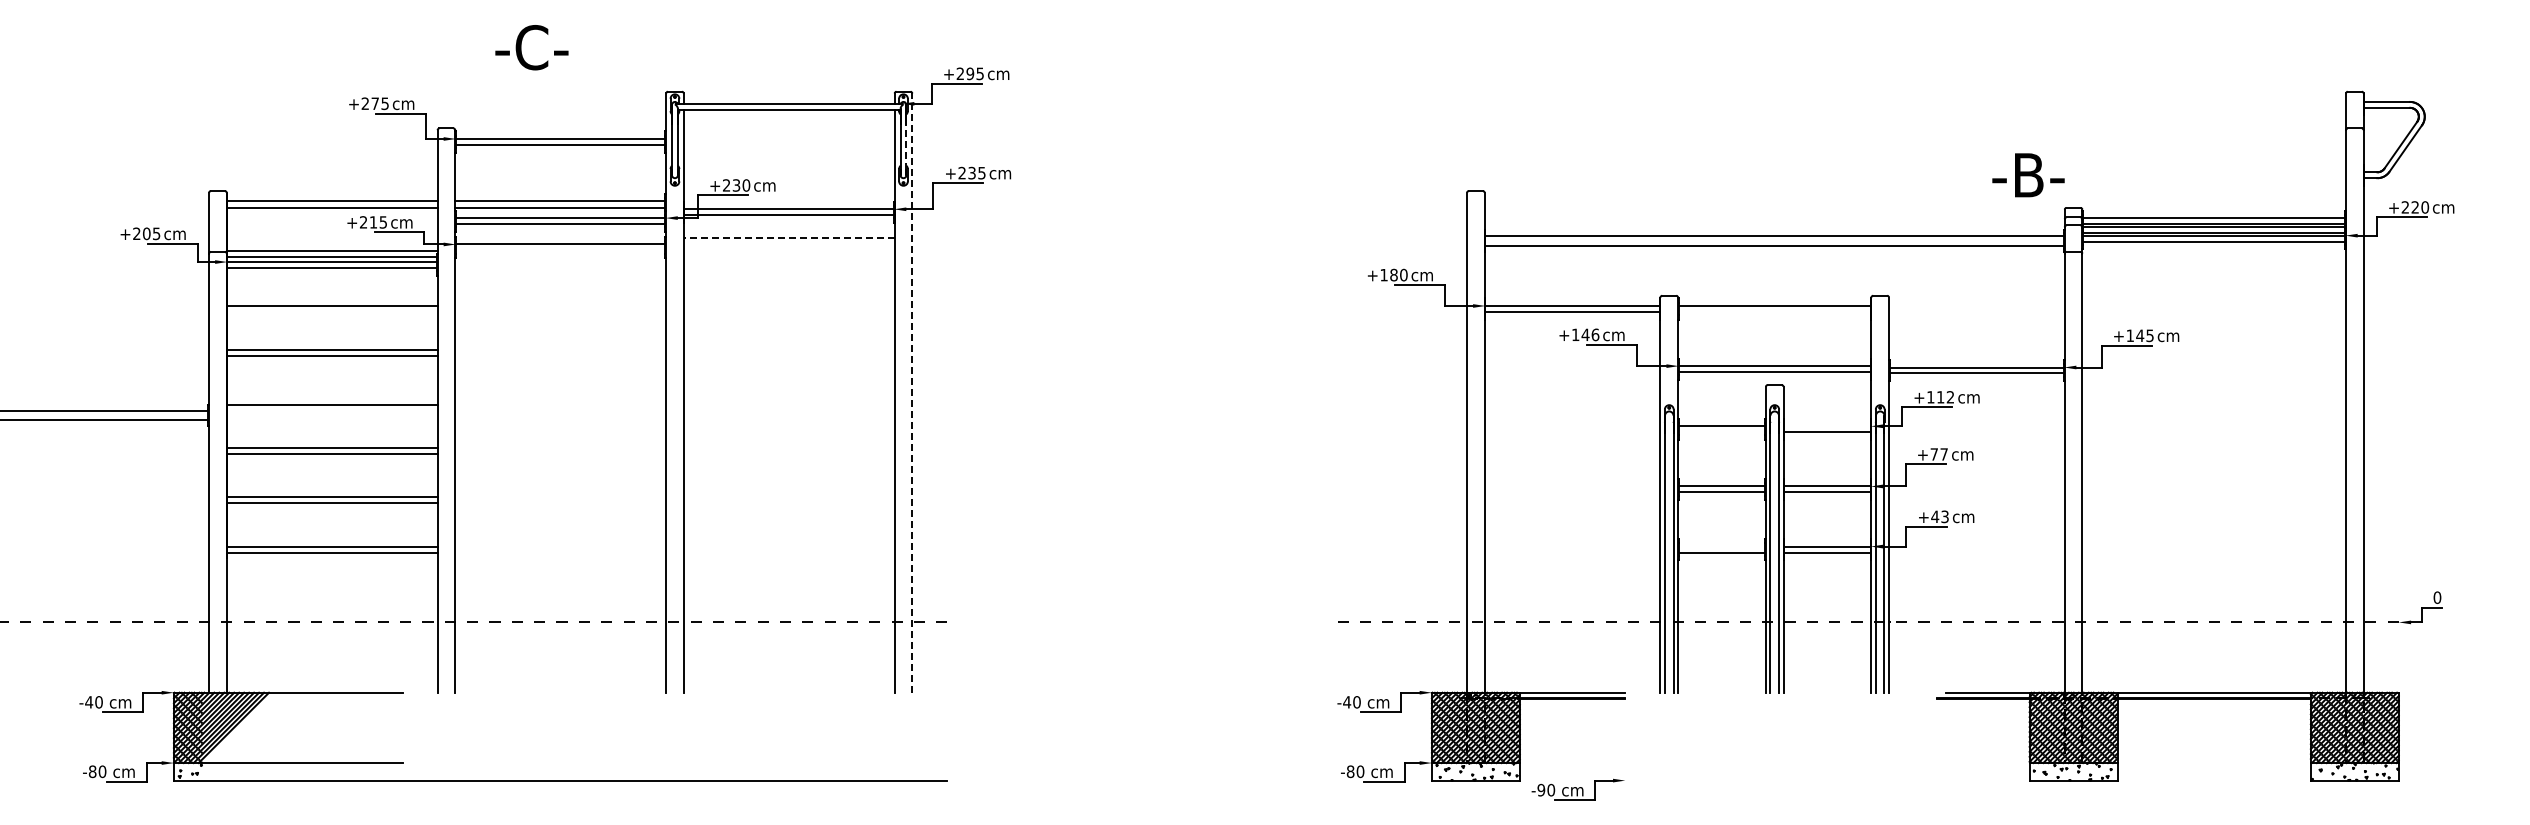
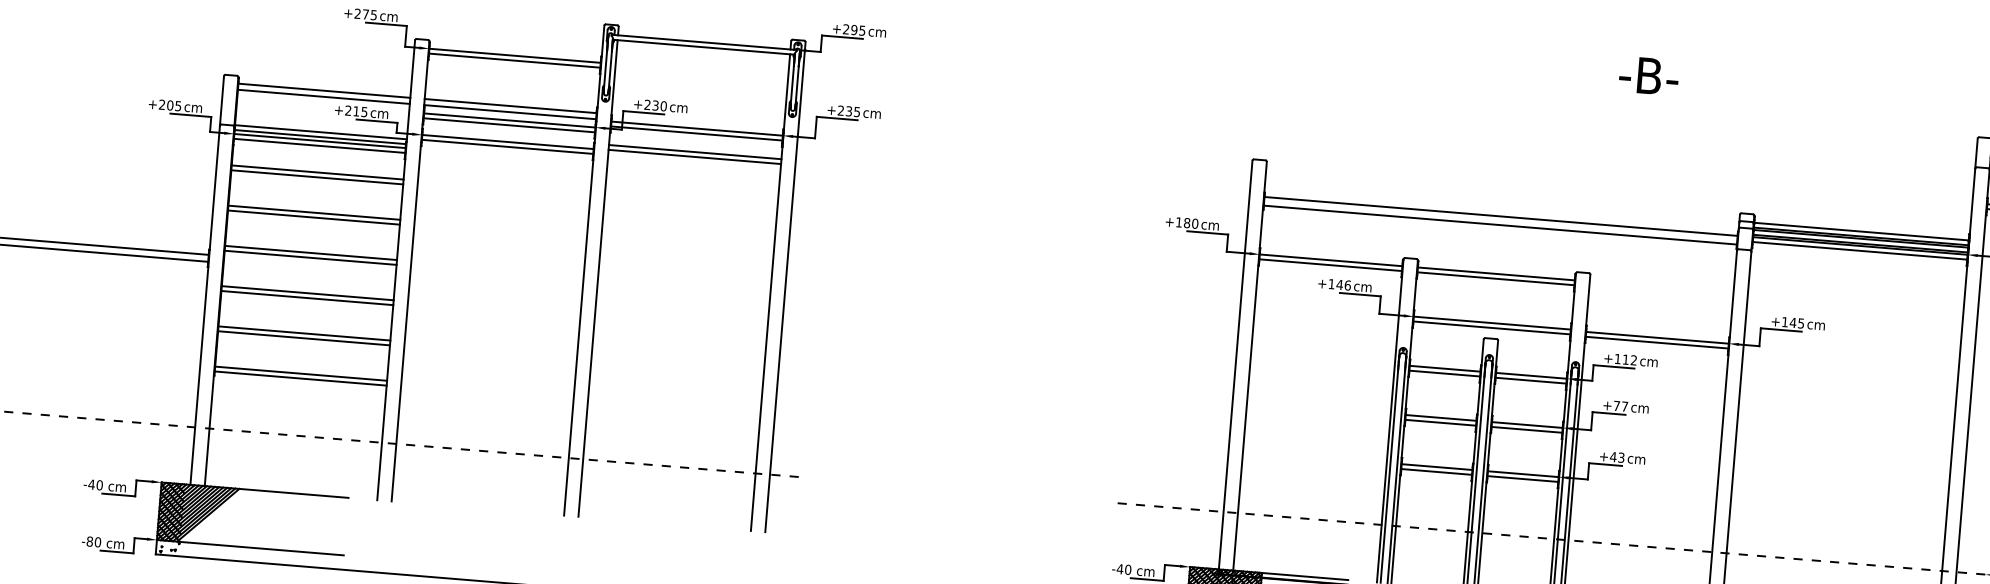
line: (906, 146) -> (797, 85), dashed -> solid
text: (2028, 175) -> (1649, 76), moved
line: (788, 238) -> (694, 152), dashed -> solid
line: (788, 243) -> (694, 156), added
line: (560, 250) -> (507, 146), added
line: (332, 300) -> (317, 172), added
line: (1774, 311) -> (1495, 278), added
line: (912, 393) -> (785, 287), dashed -> solid
line: (332, 398) -> (311, 252), added
line: (1827, 426) -> (1531, 376), added
line: (1721, 432) -> (1444, 373), added
line: (1721, 546) -> (1436, 466), added

